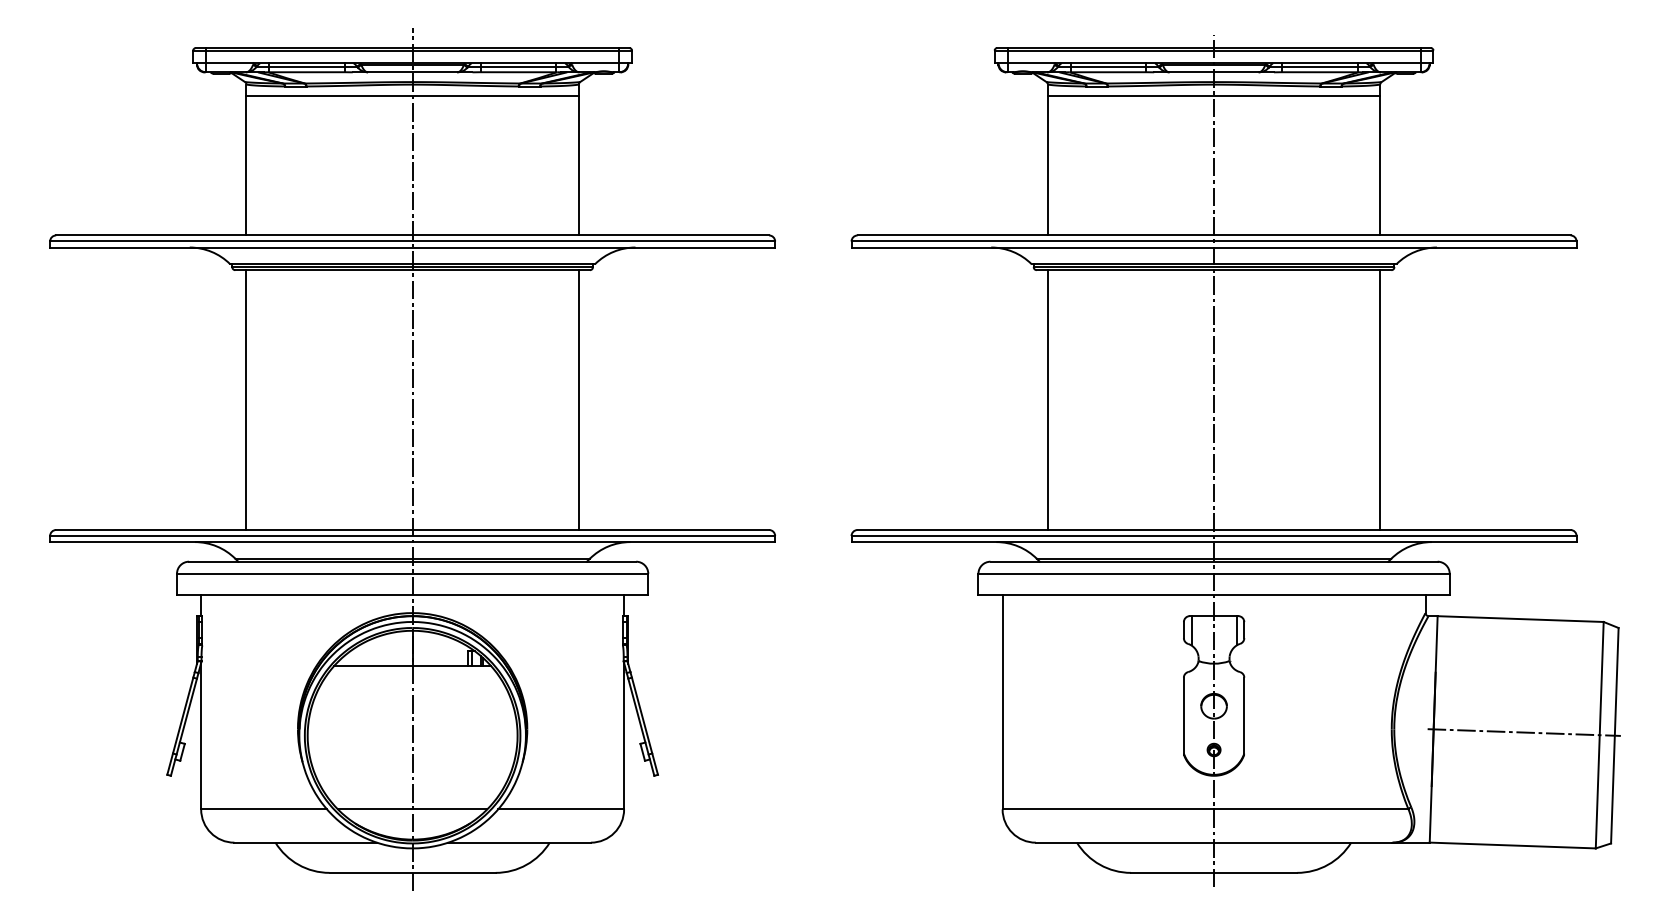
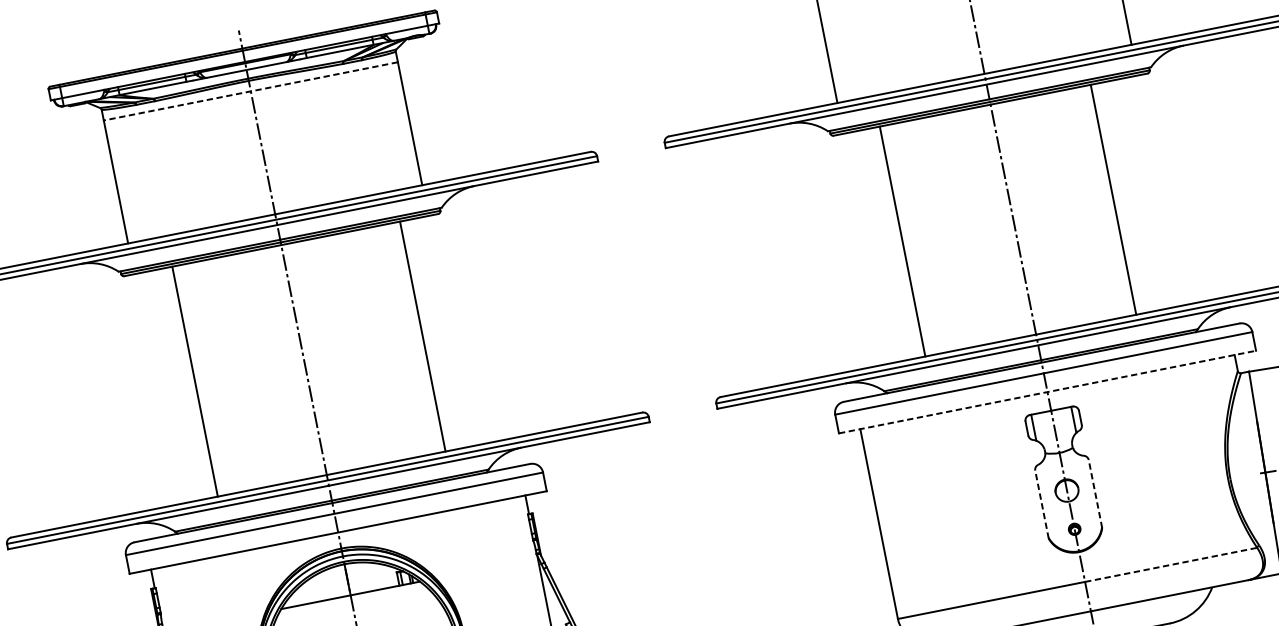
line: (412, 96) -> (250, 91), solid -> dashed
line: (246, 400) -> (195, 382), moved
line: (578, 400) -> (422, 336), moved
line: (1047, 400) -> (902, 242), moved
line: (1380, 400) -> (1113, 200), moved
line: (1214, 594) -> (1047, 391), solid -> dashed
line: (1183, 715) -> (1041, 504), solid -> dashed
line: (1244, 715) -> (1095, 493), solid -> dashed
line: (1311, 809) -> (1171, 564), solid -> dashed

